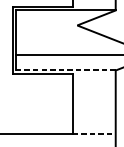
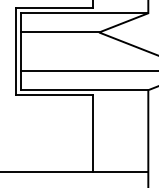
line: (46, 25) -> (59, 32), added
line: (65, 70) -> (84, 90), dashed -> solid
line: (94, 133) -> (120, 171), dashed -> solid

